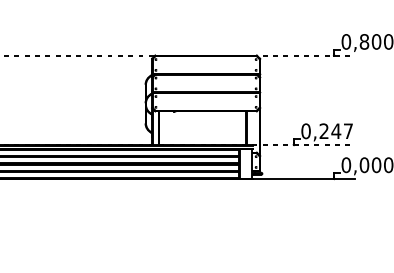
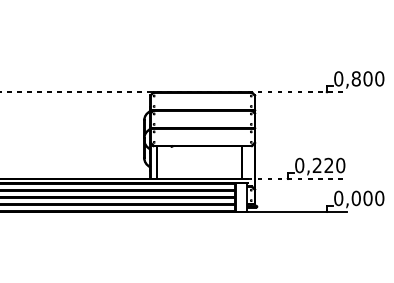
text: (341, 131) -> (334, 165), 0,247 -> 0,220

